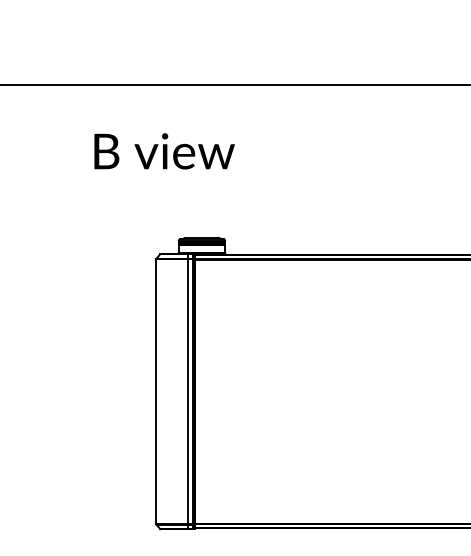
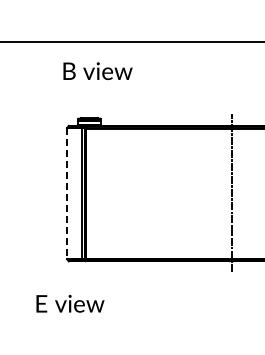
text: (163, 149) -> (97, 70), moved
line: (157, 393) -> (67, 194), solid -> dashed

